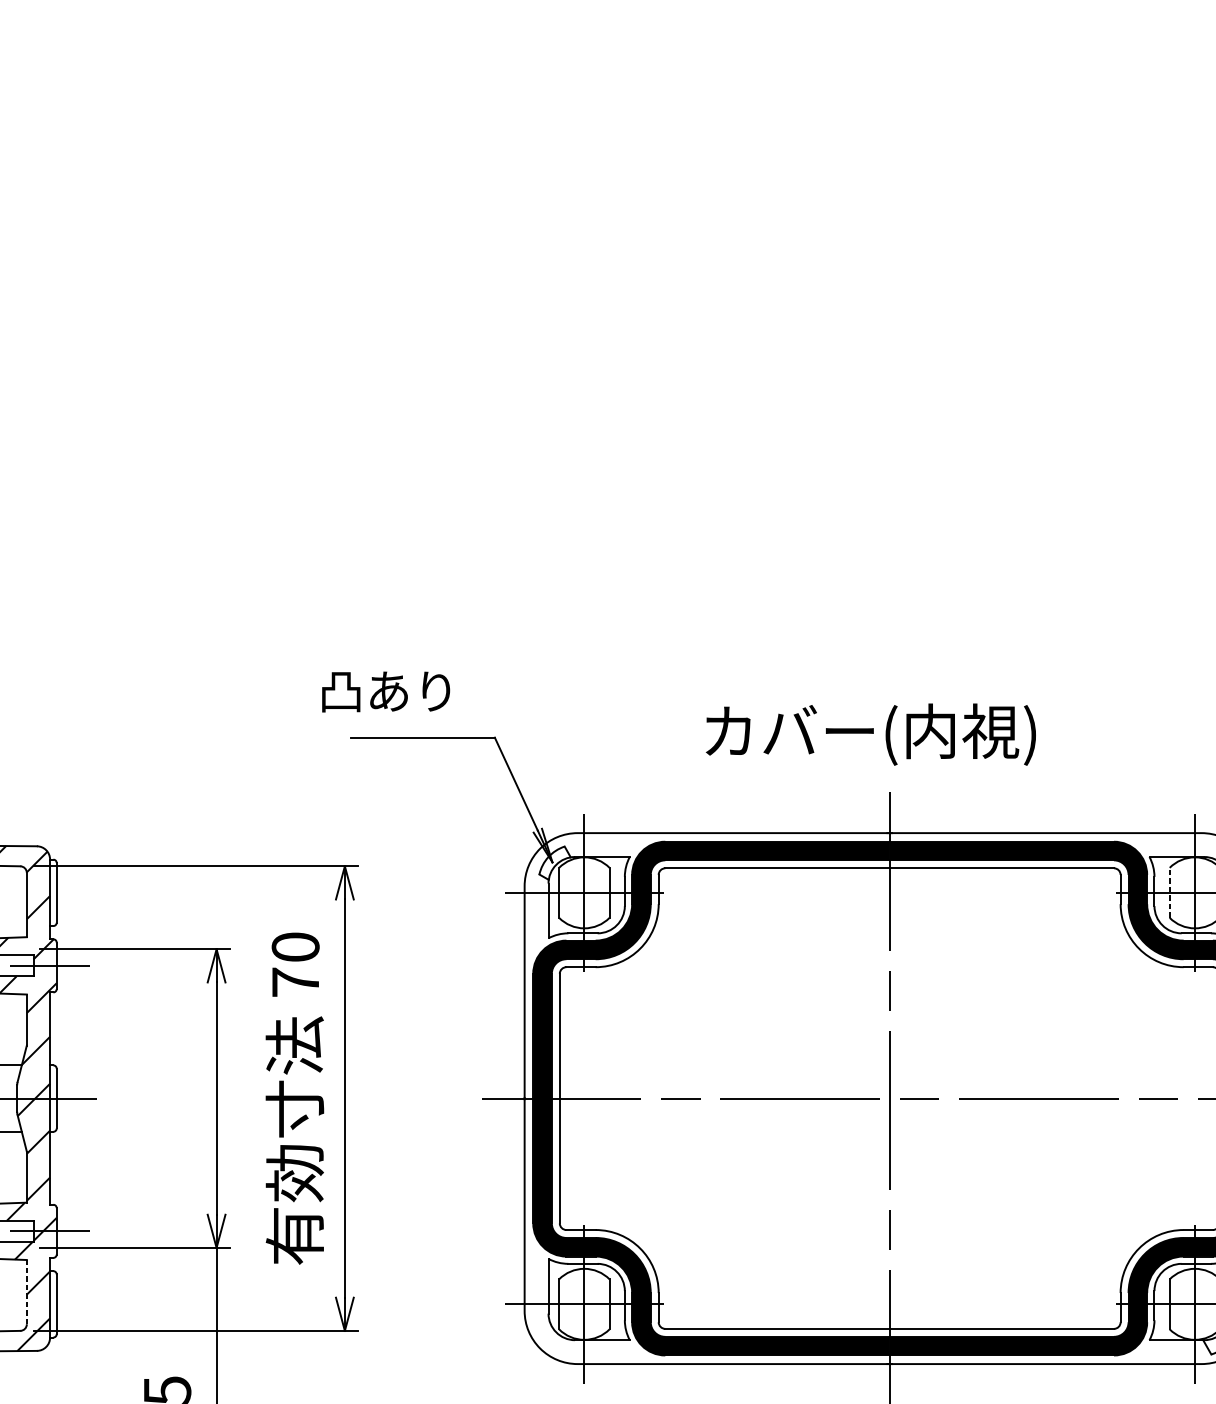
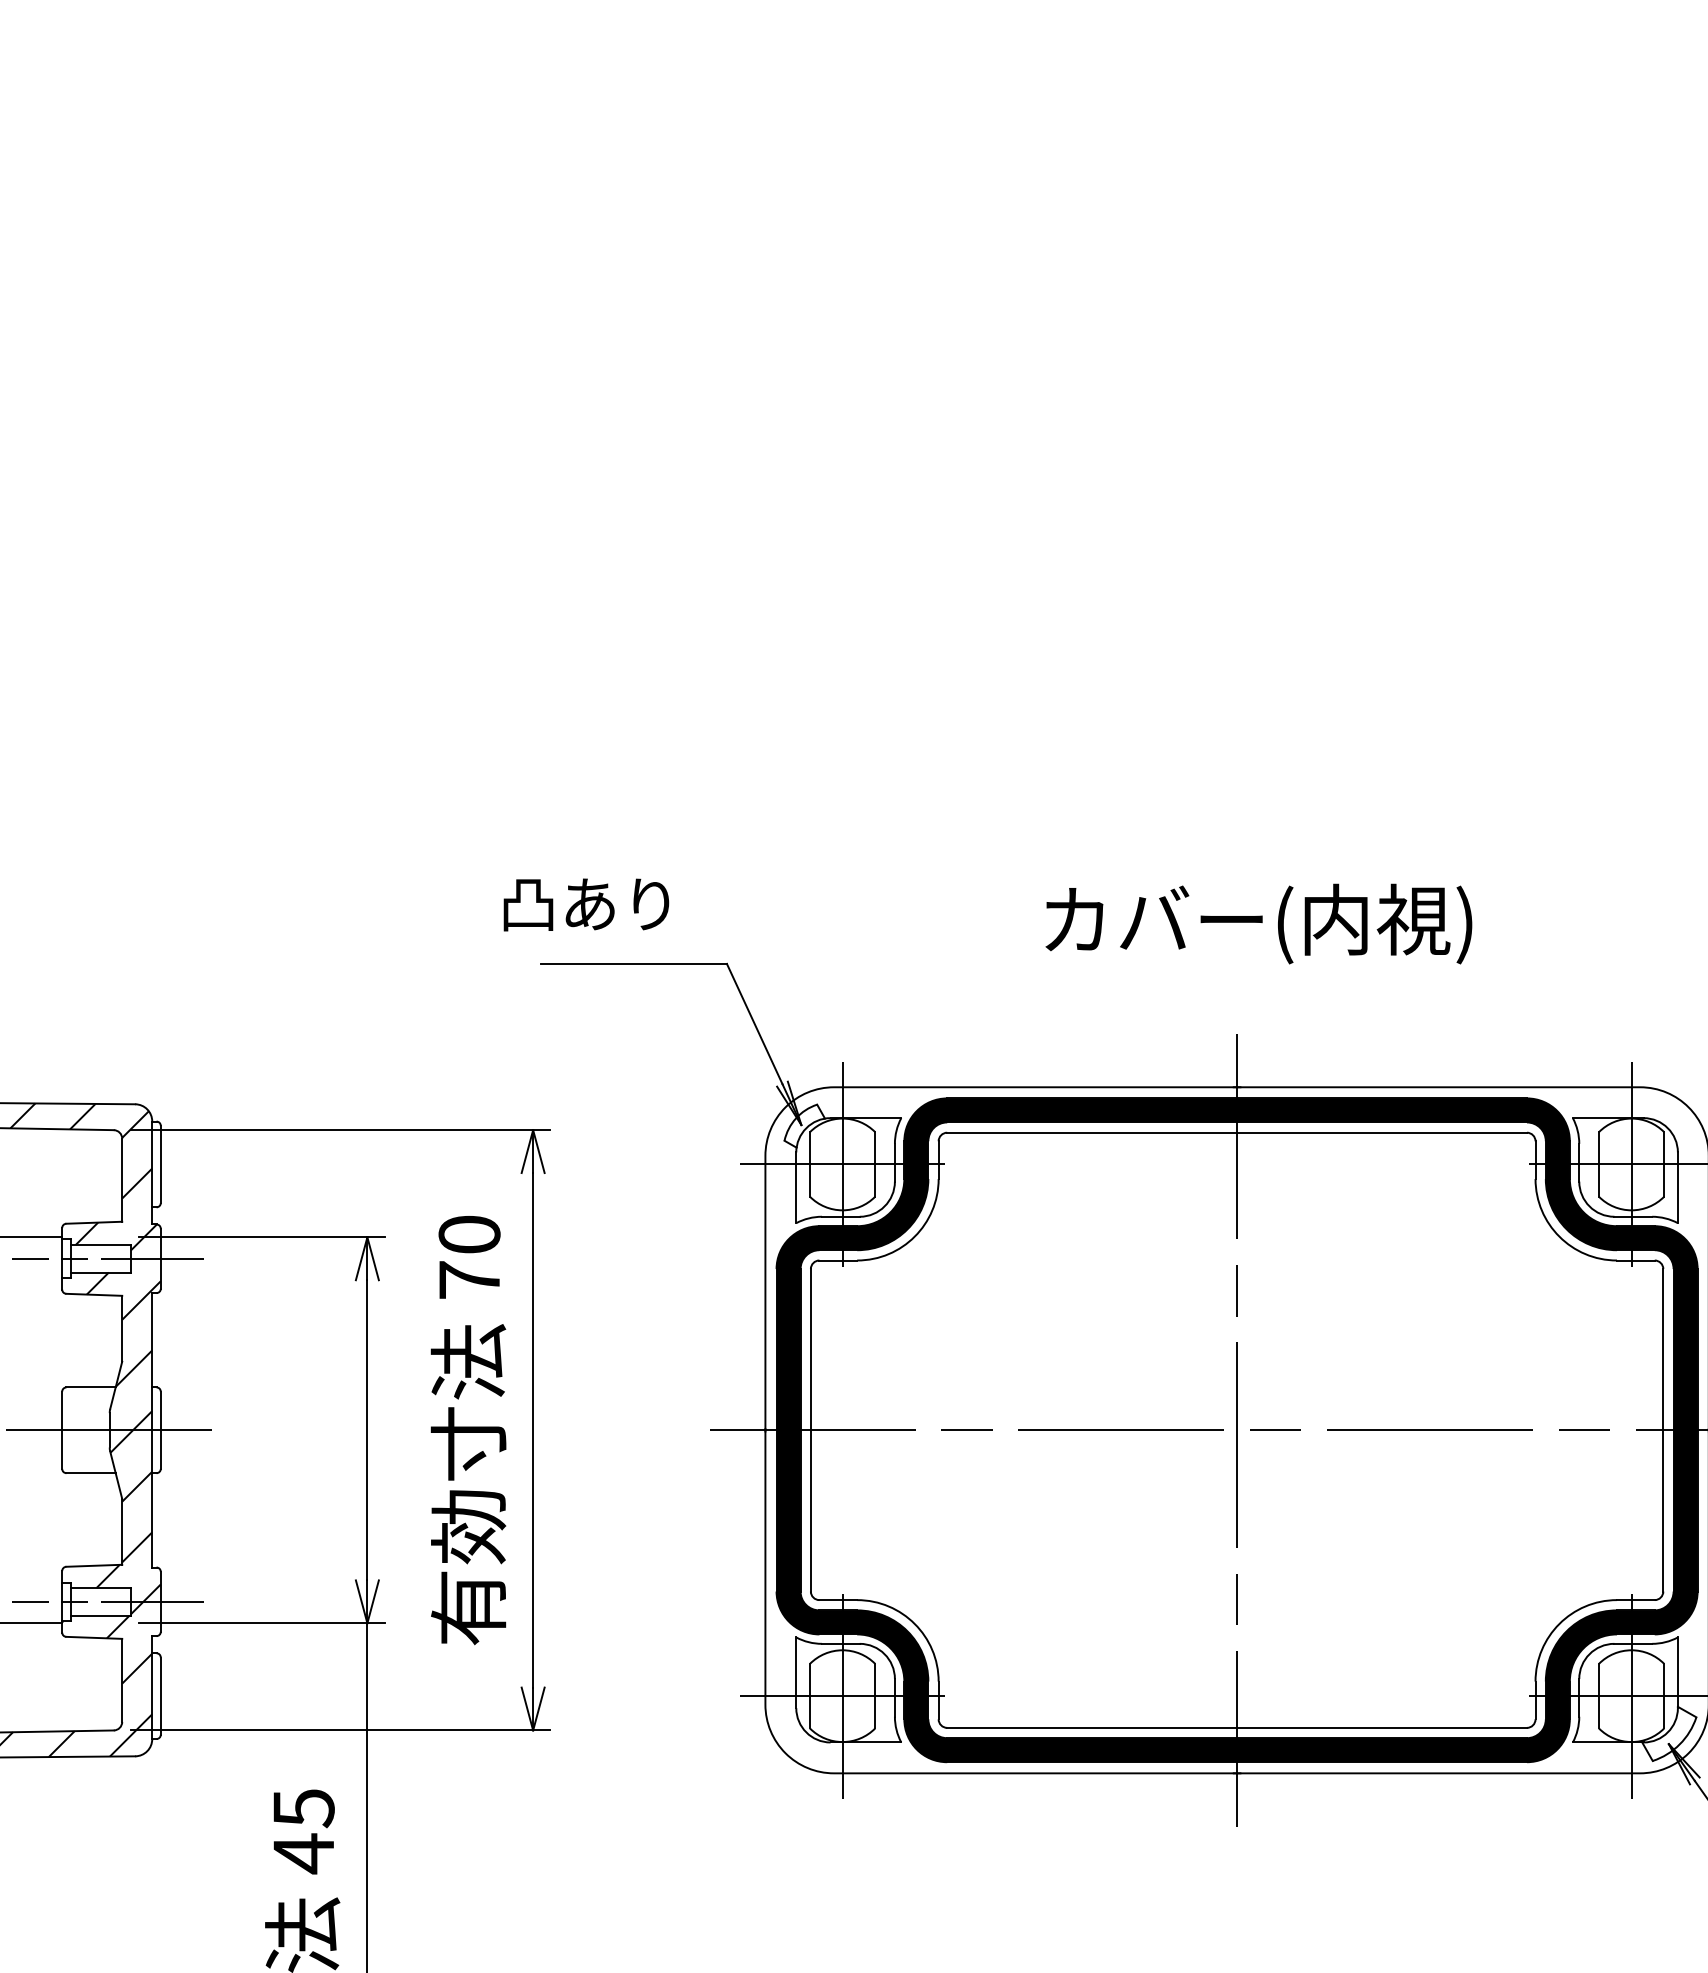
text: (870, 734) -> (1258, 923), moved
line: (1170, 892) -> (1599, 1163), dashed -> solid
line: (27, 1292) -> (122, 1680), dashed -> solid

